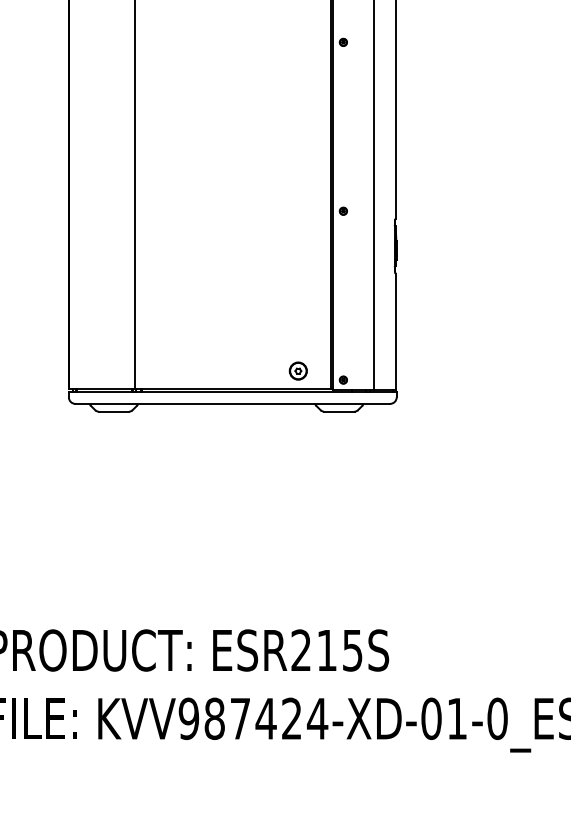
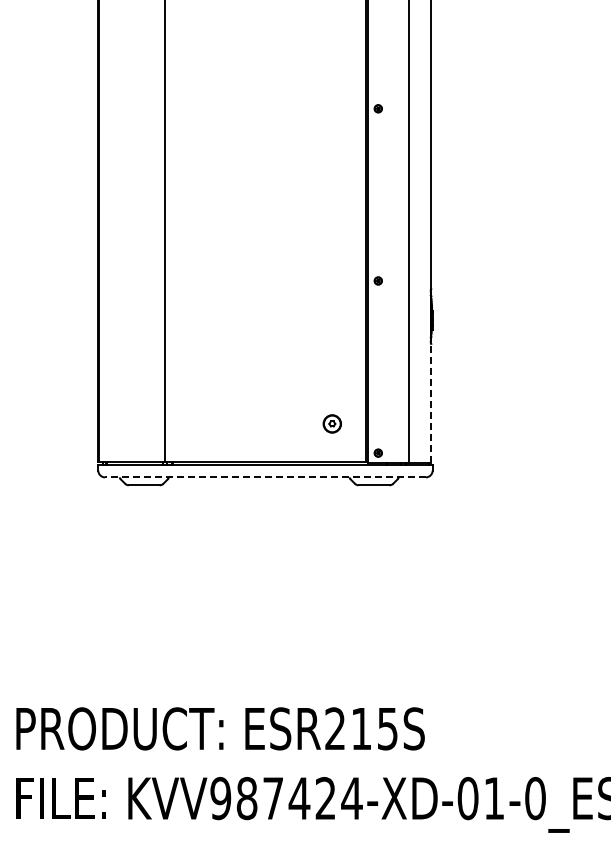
line: (395, 331) -> (431, 403), solid -> dashed
part: (297, 370) -> (331, 423), moved
line: (231, 403) -> (264, 477), solid -> dashed

